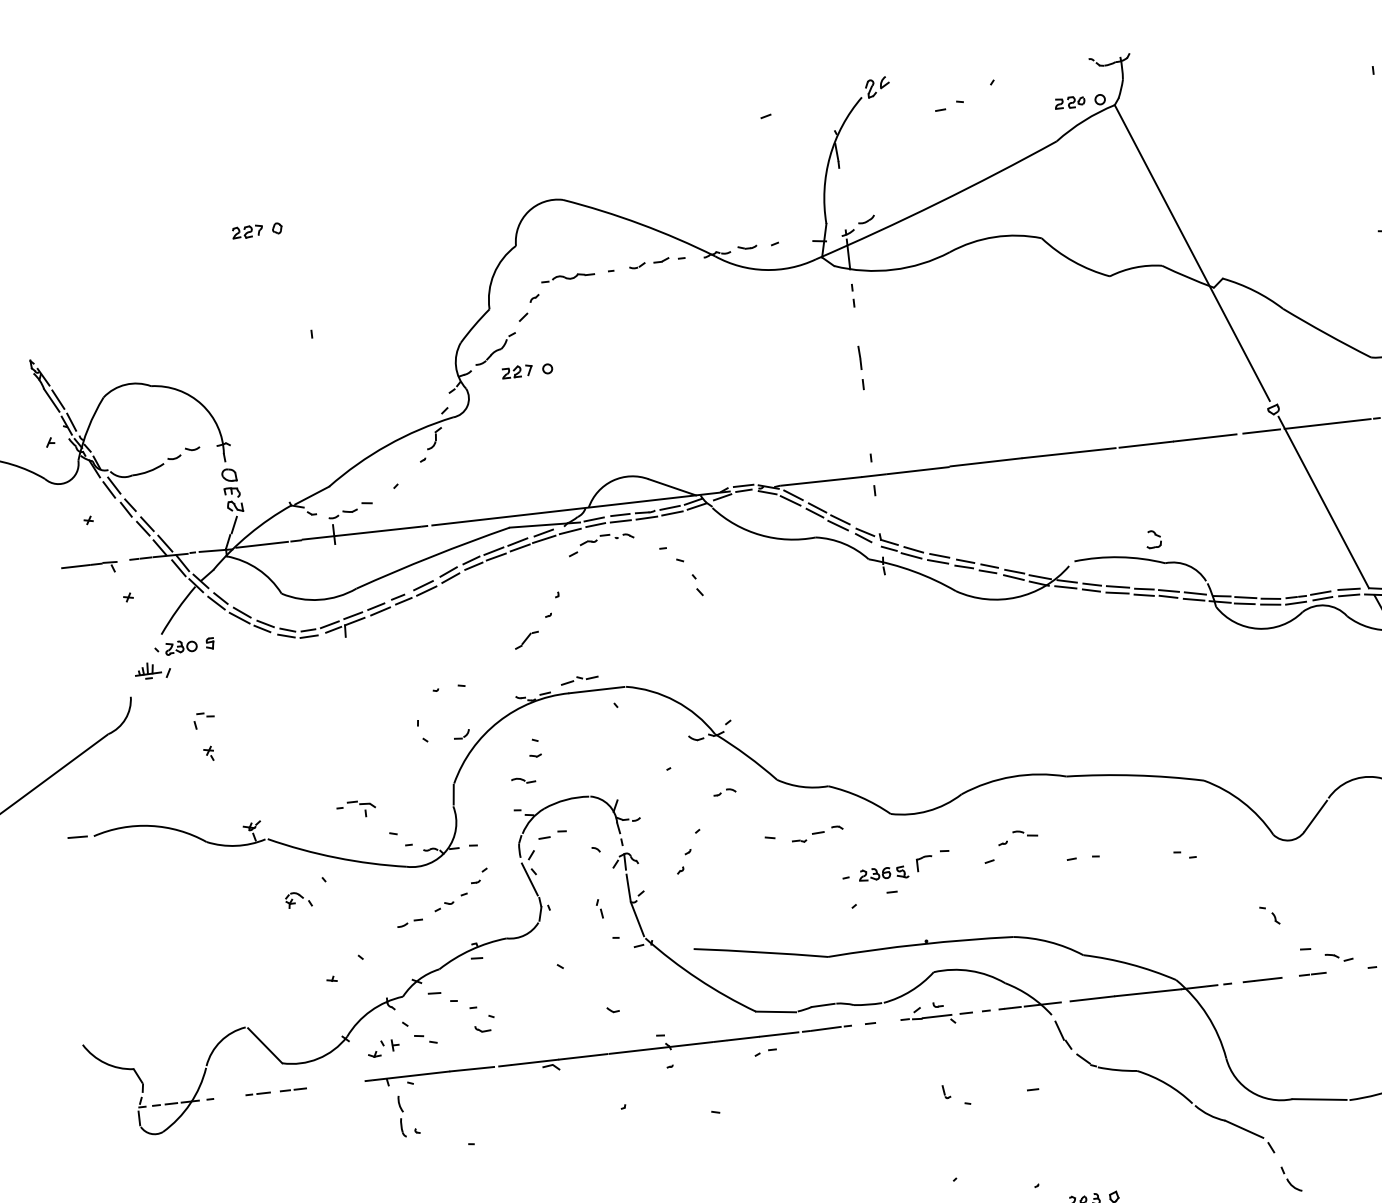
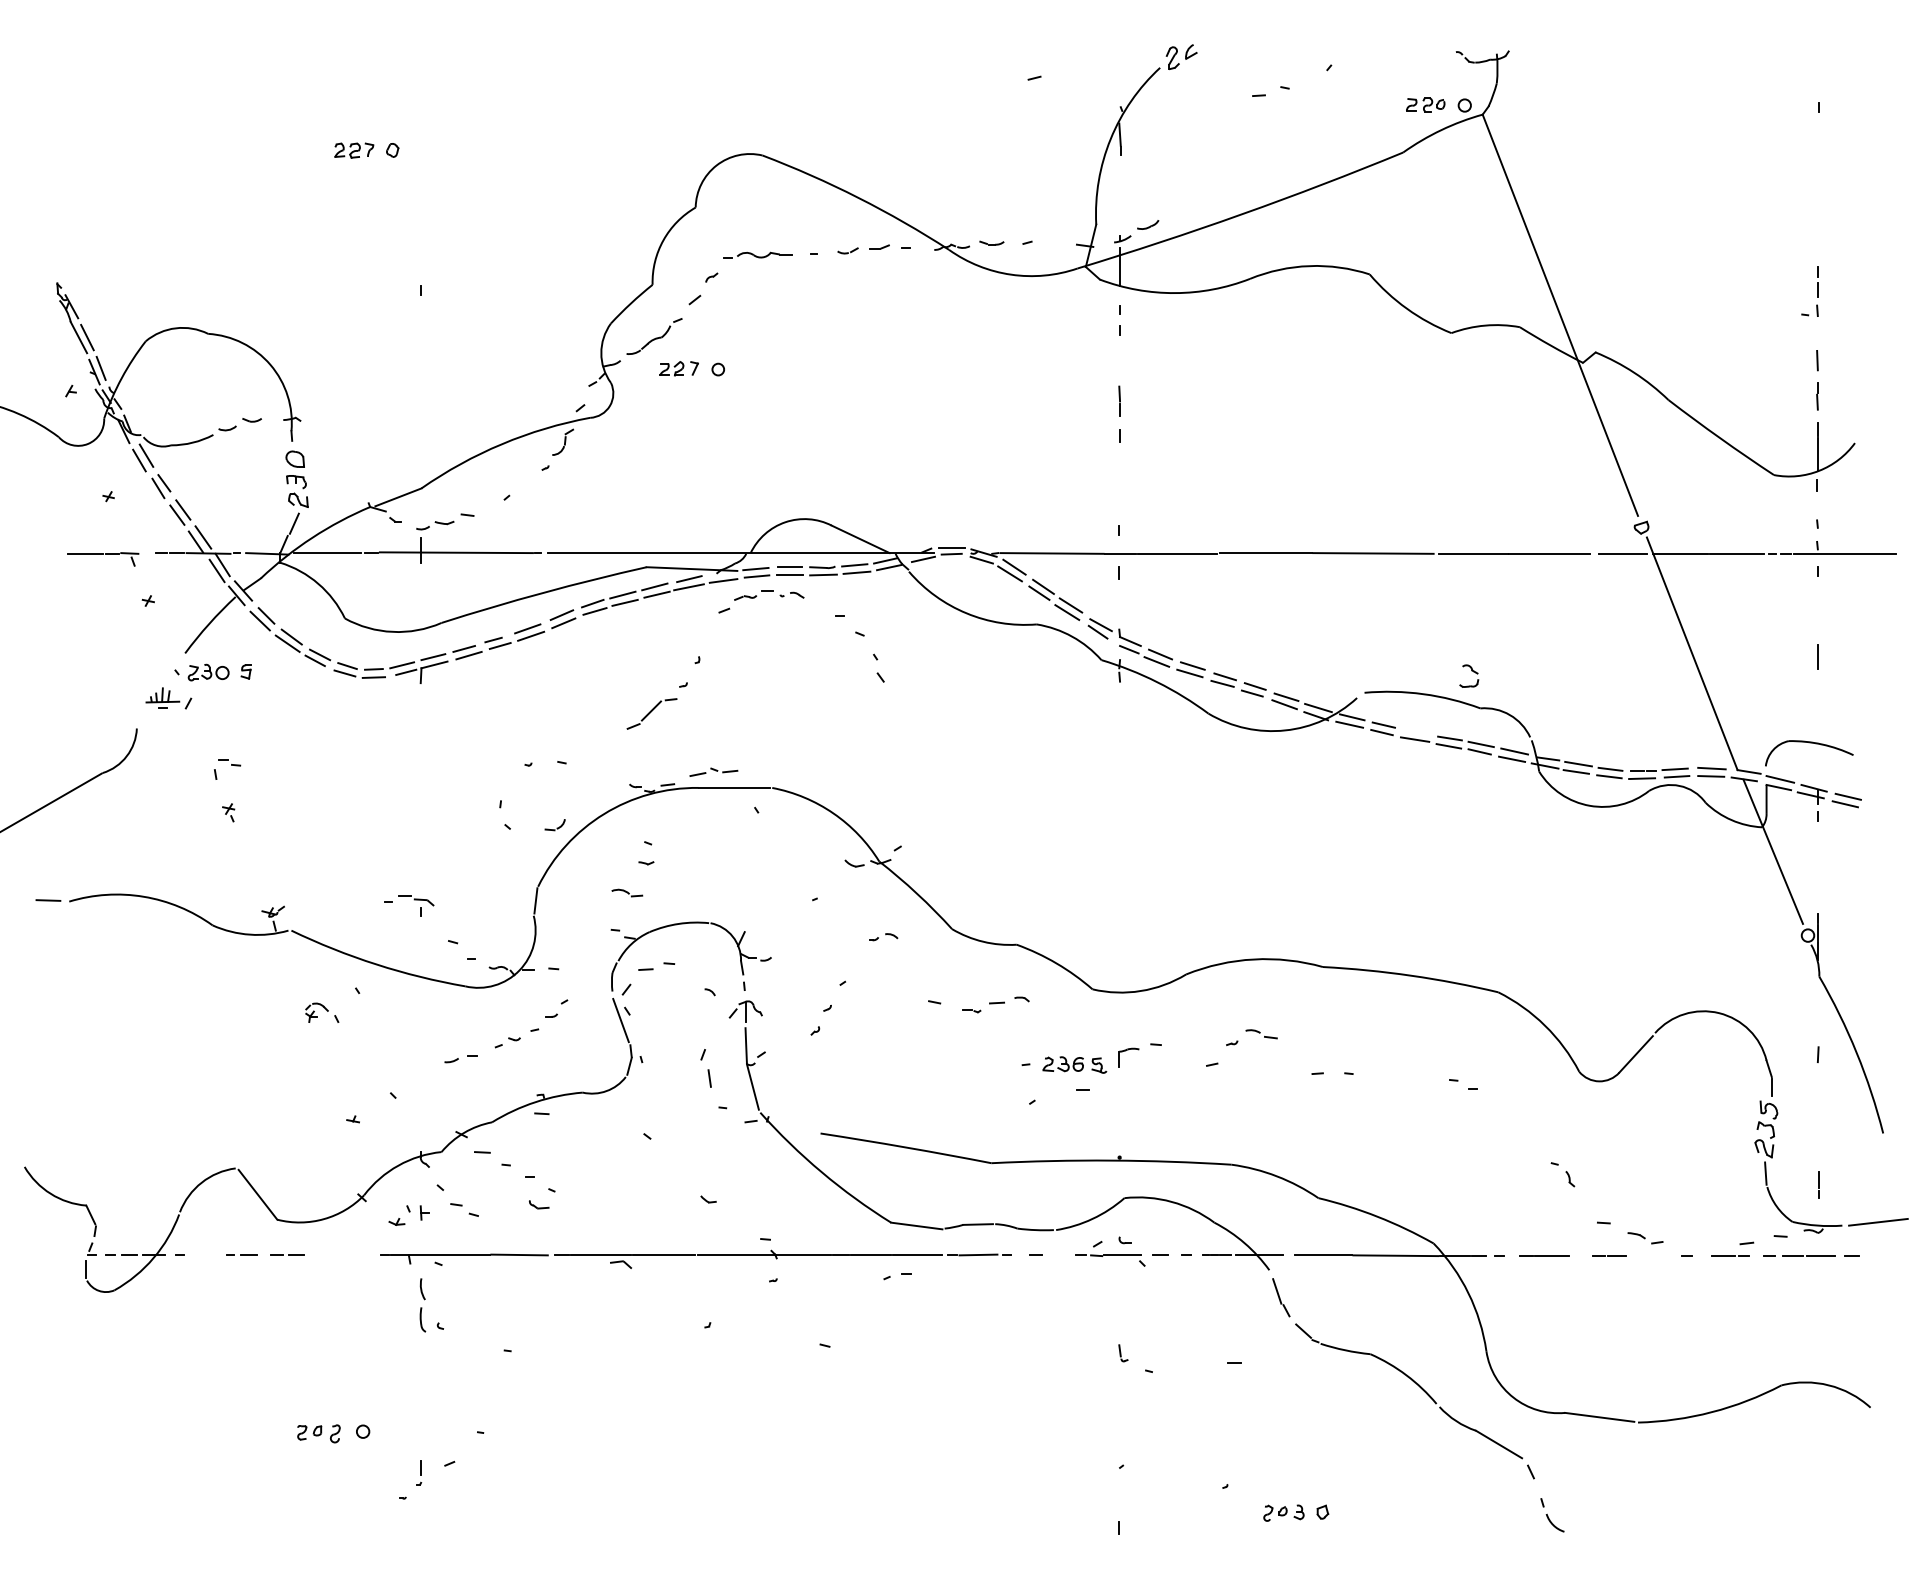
line: (1117, 586) -> (1416, 731), removed
part: (527, 639) -> (652, 713), size x1.6
part: (599, 909) -> (705, 1068), size x1.6

